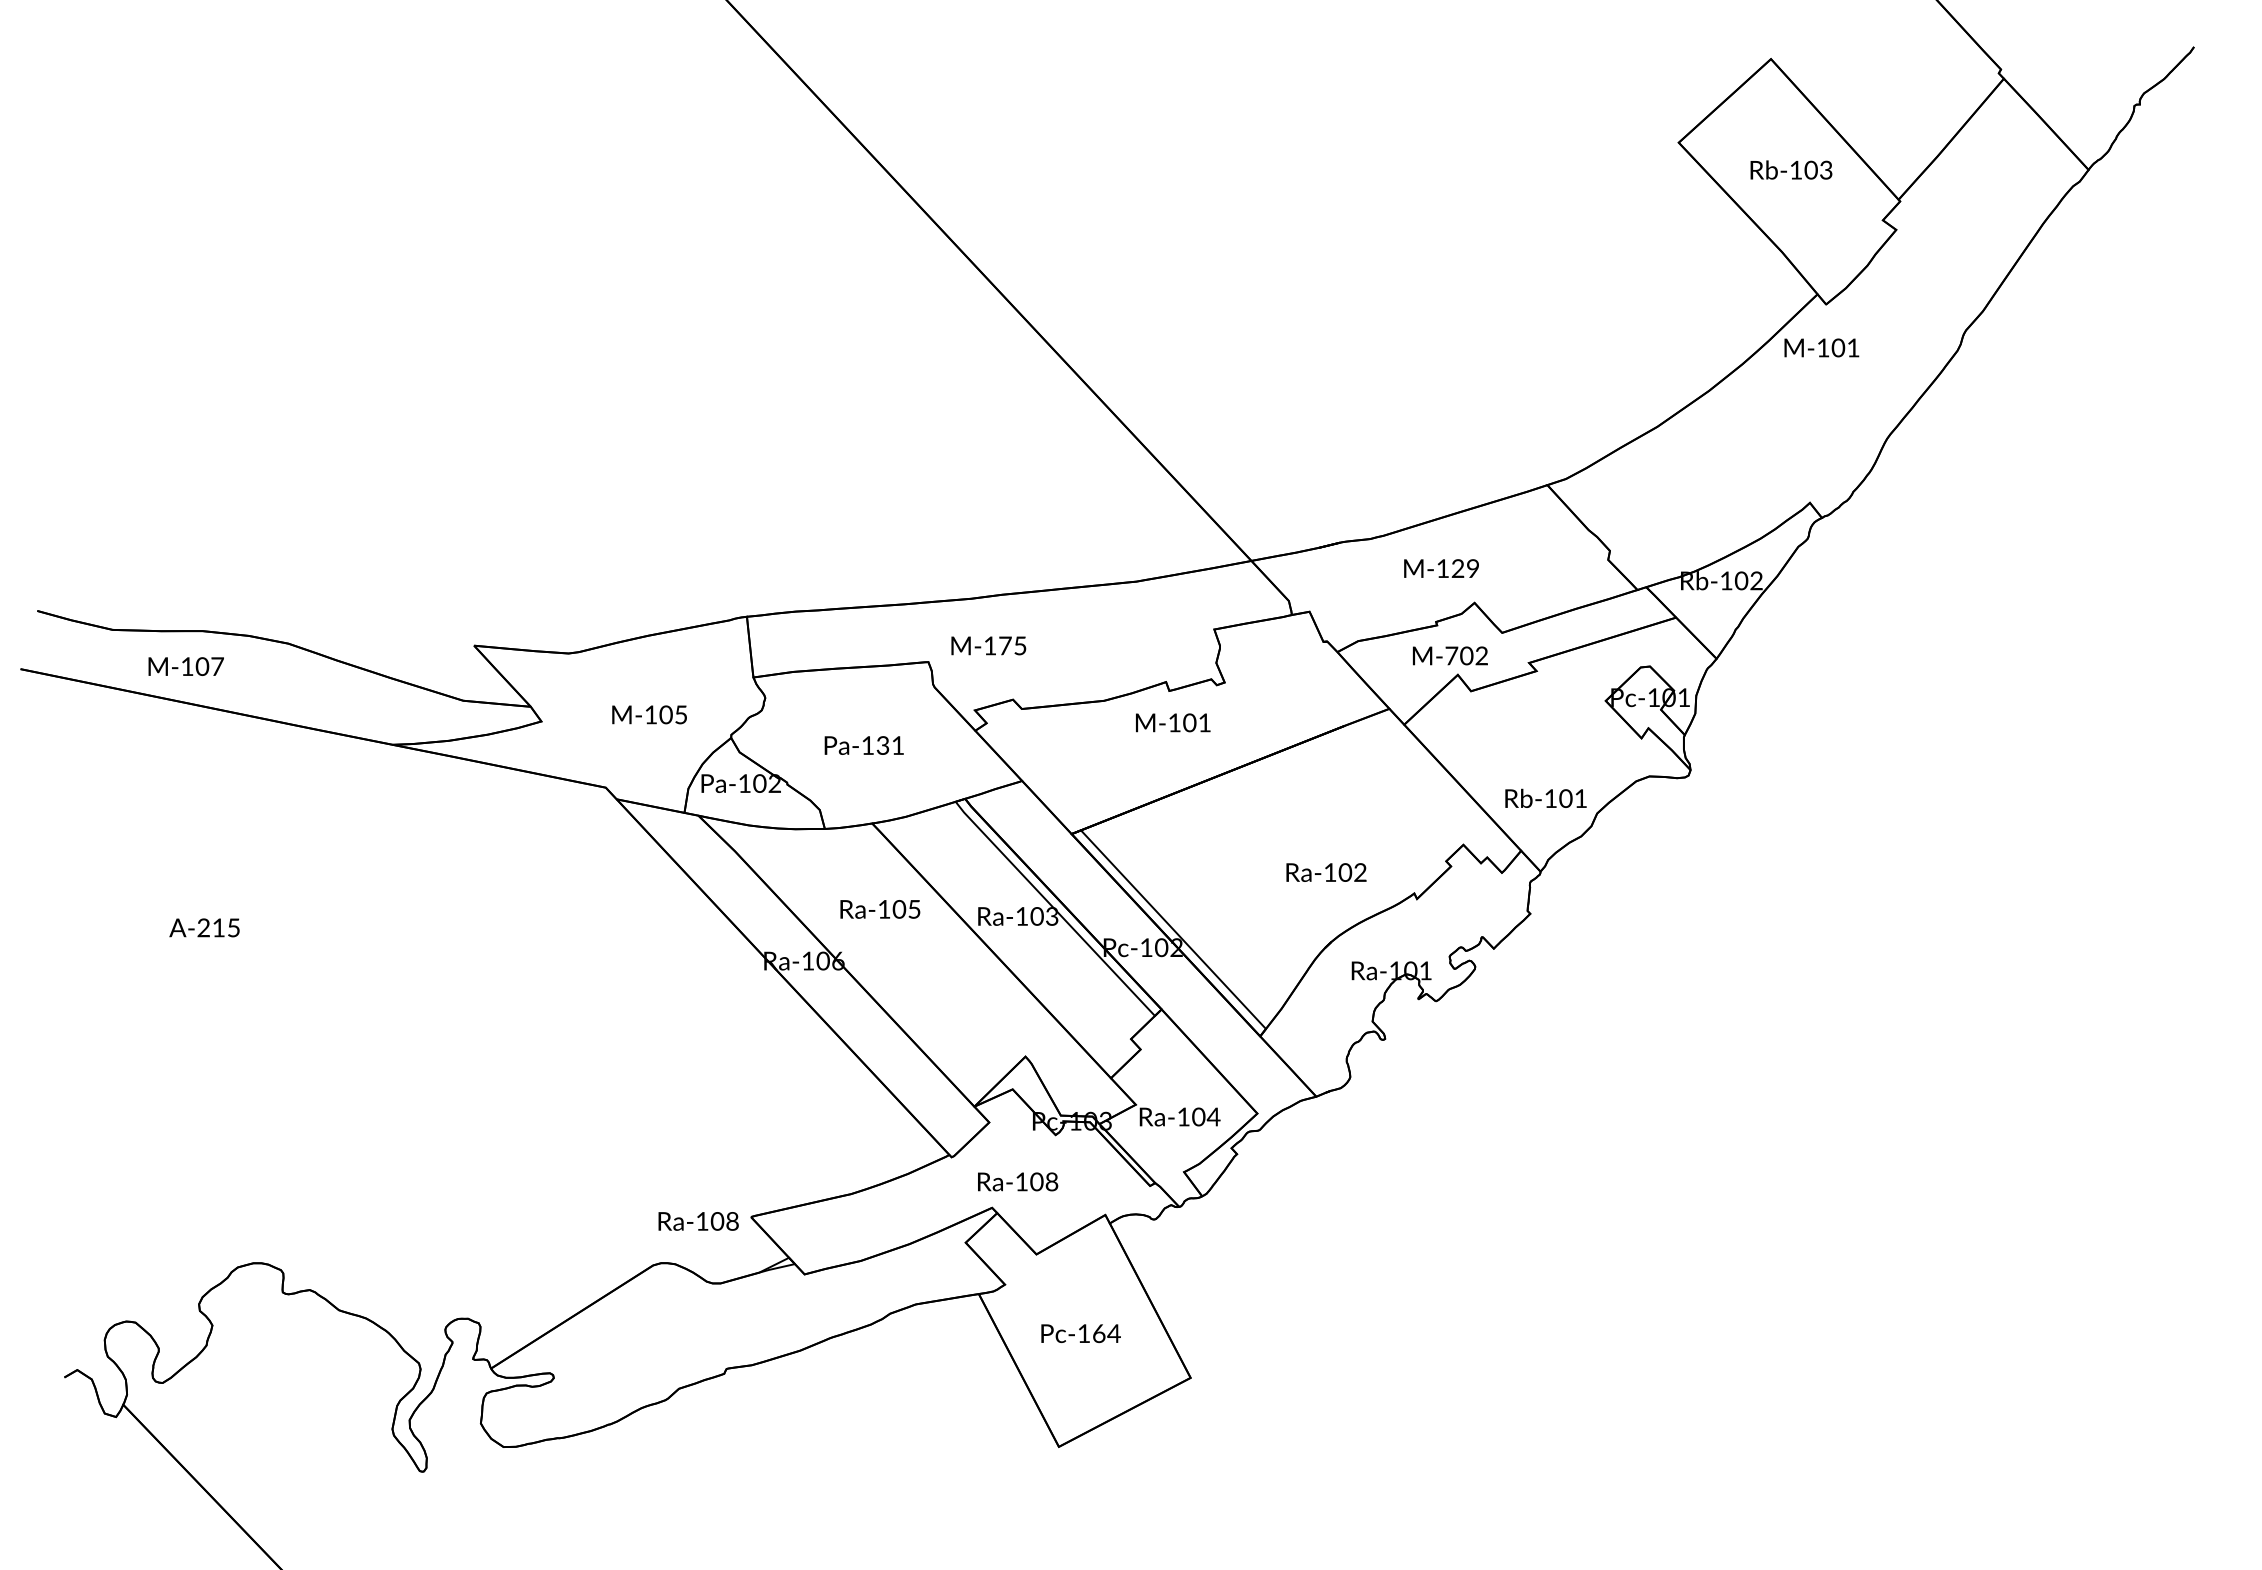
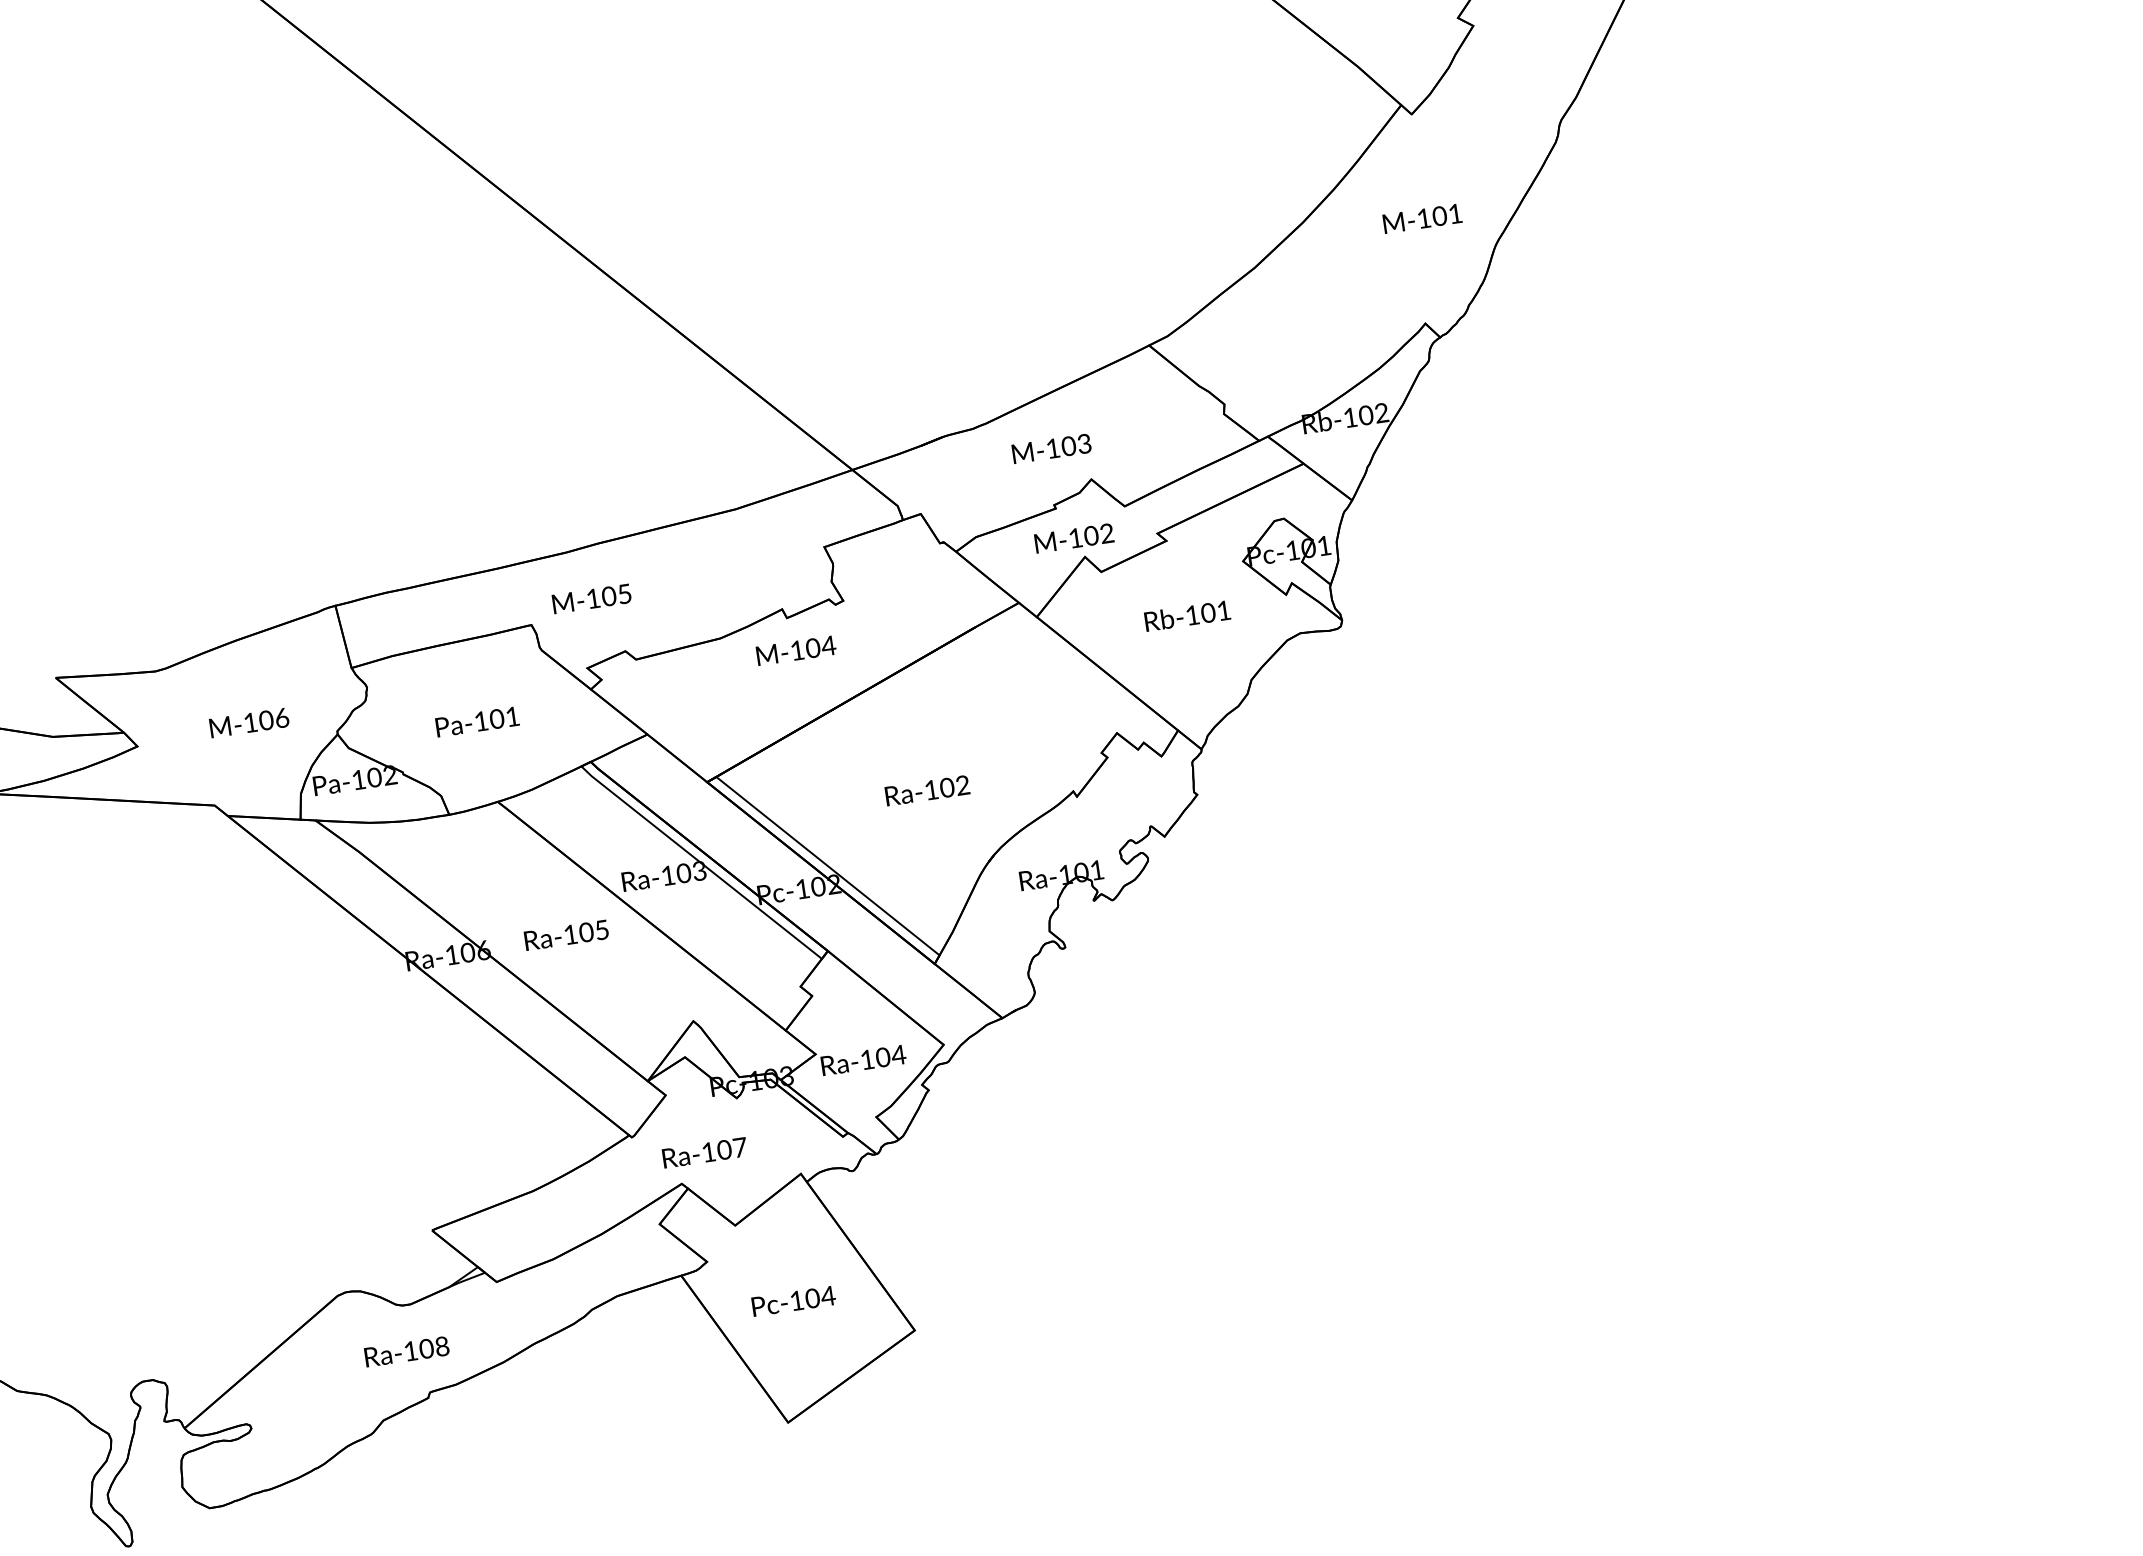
text: (1821, 347) -> (1422, 218), moved
text: (1465, 568) -> (1076, 444), M-129 -> M-103
text: (1005, 645) -> (609, 595), M-175 -> M-105
text: (1451, 655) -> (1075, 537), M-702 -> M-102
text: (681, 714) -> (282, 717), M-105 -> M-106
text: (1204, 722) -> (828, 645), M-101 -> M-104
text: (882, 745) -> (496, 719), Pa-131 -> Pa-101
text: (1545, 797) -> (1186, 614), moved
text: (1326, 872) -> (927, 790), moved
text: (880, 909) -> (566, 935), moved
text: (1051, 1181) -> (739, 1147), Ra-108 -> Ra-107
text: (698, 1221) -> (406, 1351), moved
text: (1098, 1333) -> (811, 1298), Pc-164 -> Pc-104

